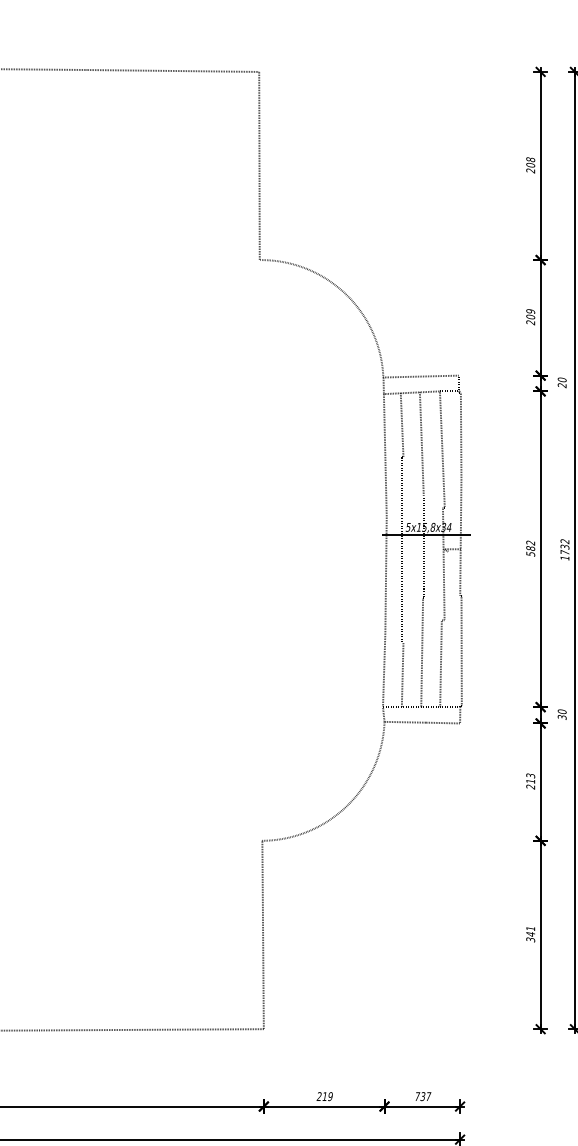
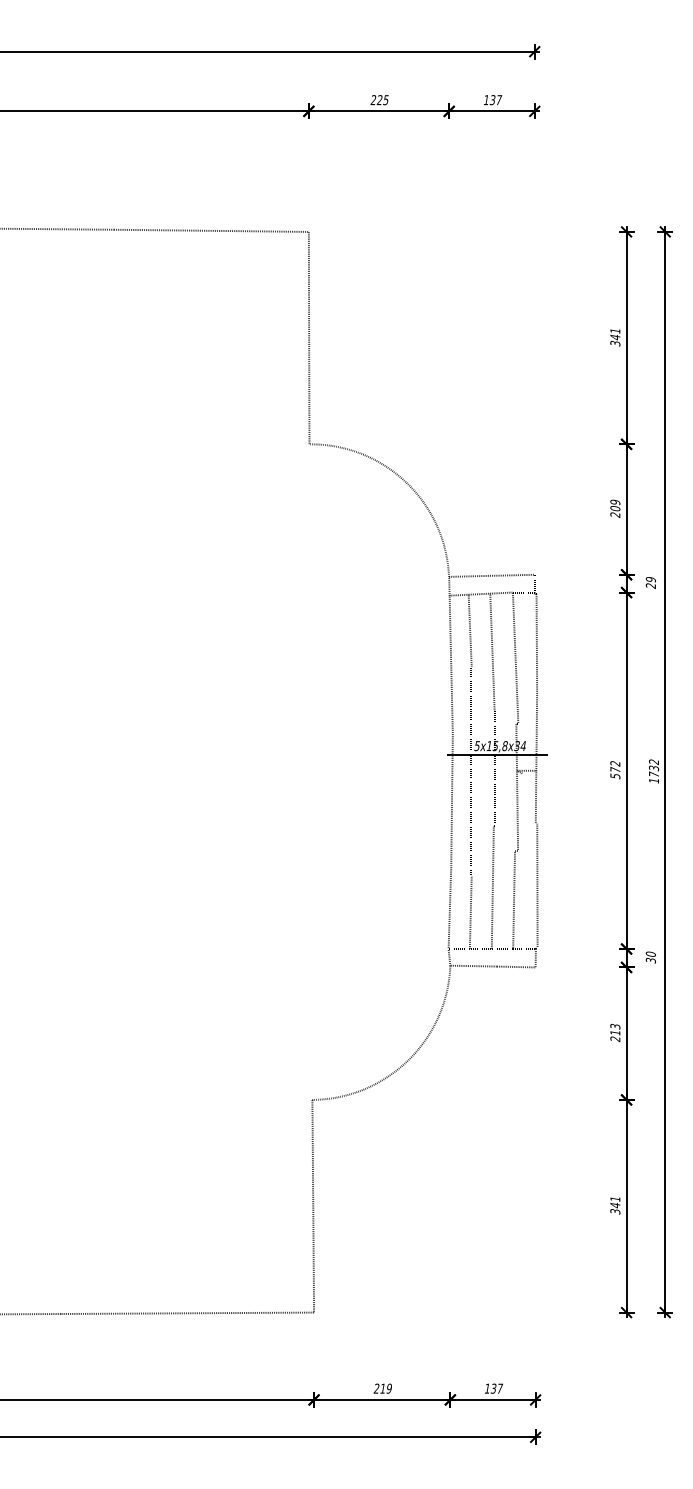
text: (530, 165) -> (615, 337), 208 -> 341
text: (561, 380) -> (650, 580), 20 -> 29
text: (530, 548) -> (615, 769), 582 -> 572
text: (417, 1096) -> (487, 1388), 737 -> 137

